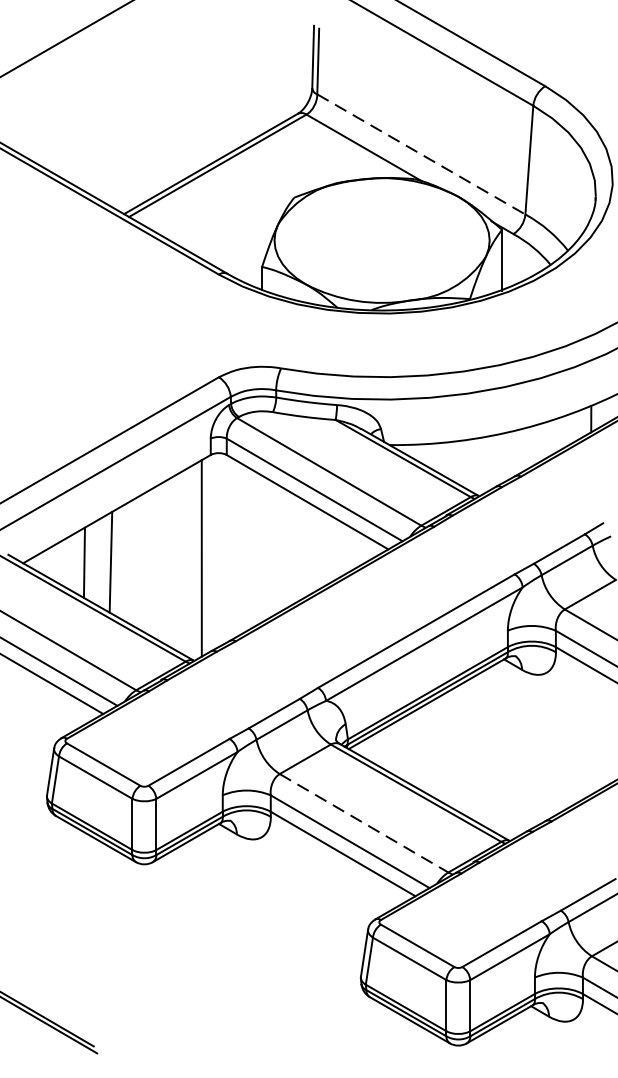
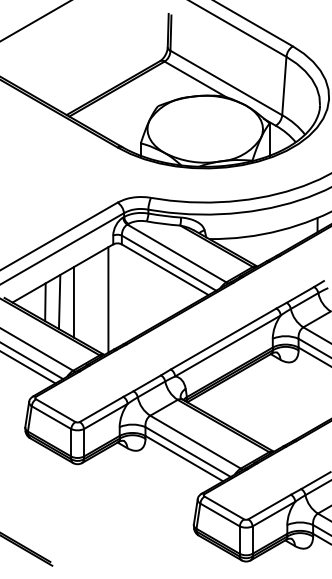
line: (421, 153) -> (226, 82), dashed -> solid
line: (136, 563) -> (73, 302), added
line: (365, 823) -> (196, 442), dashed -> solid

